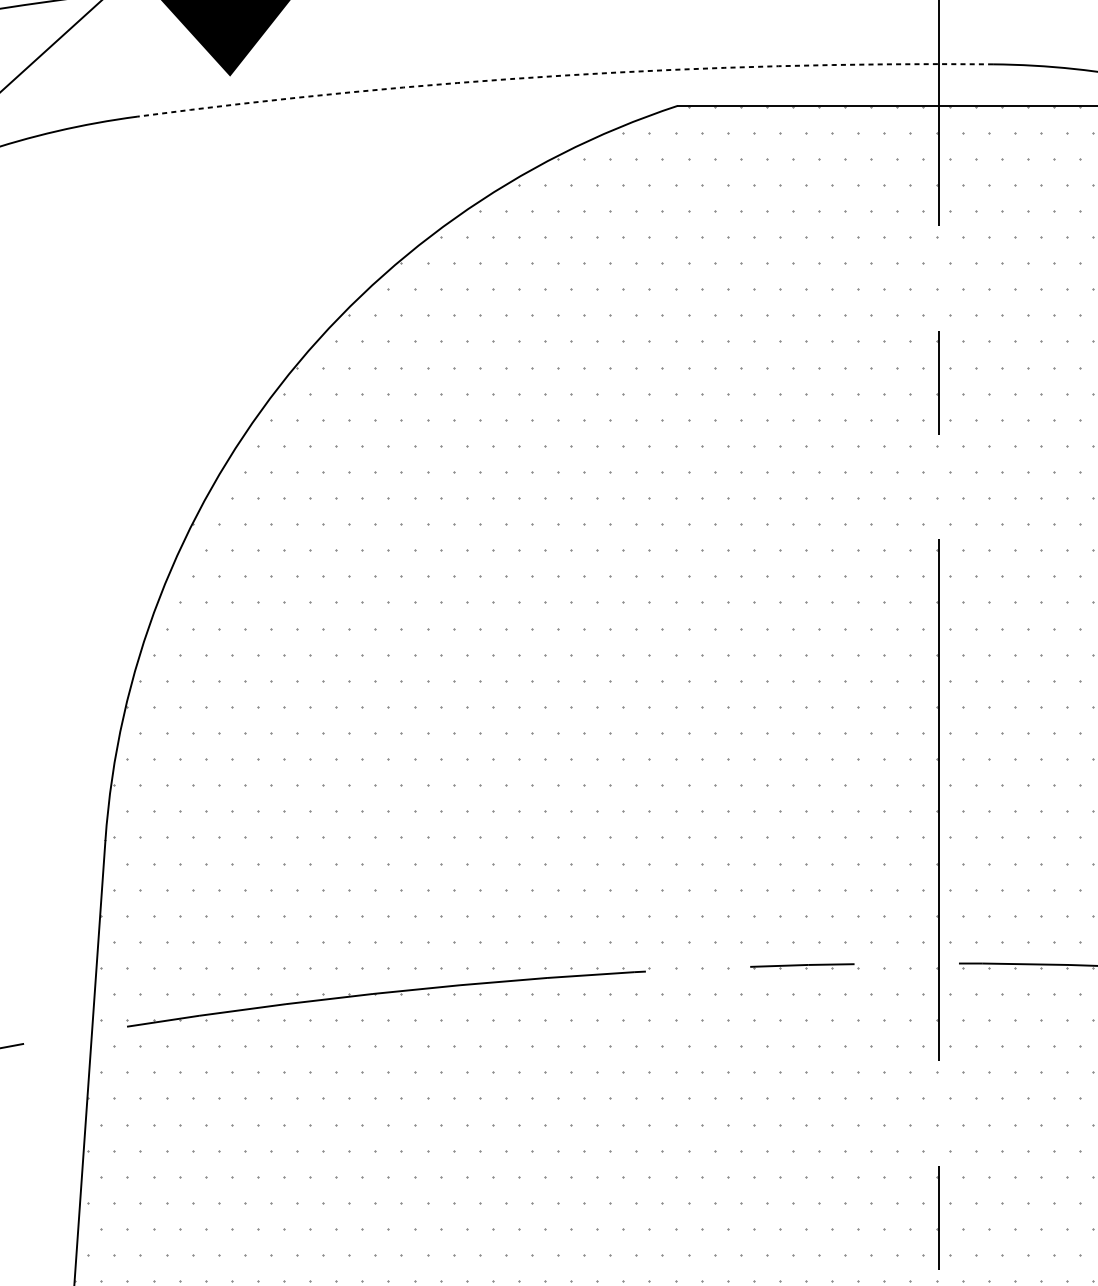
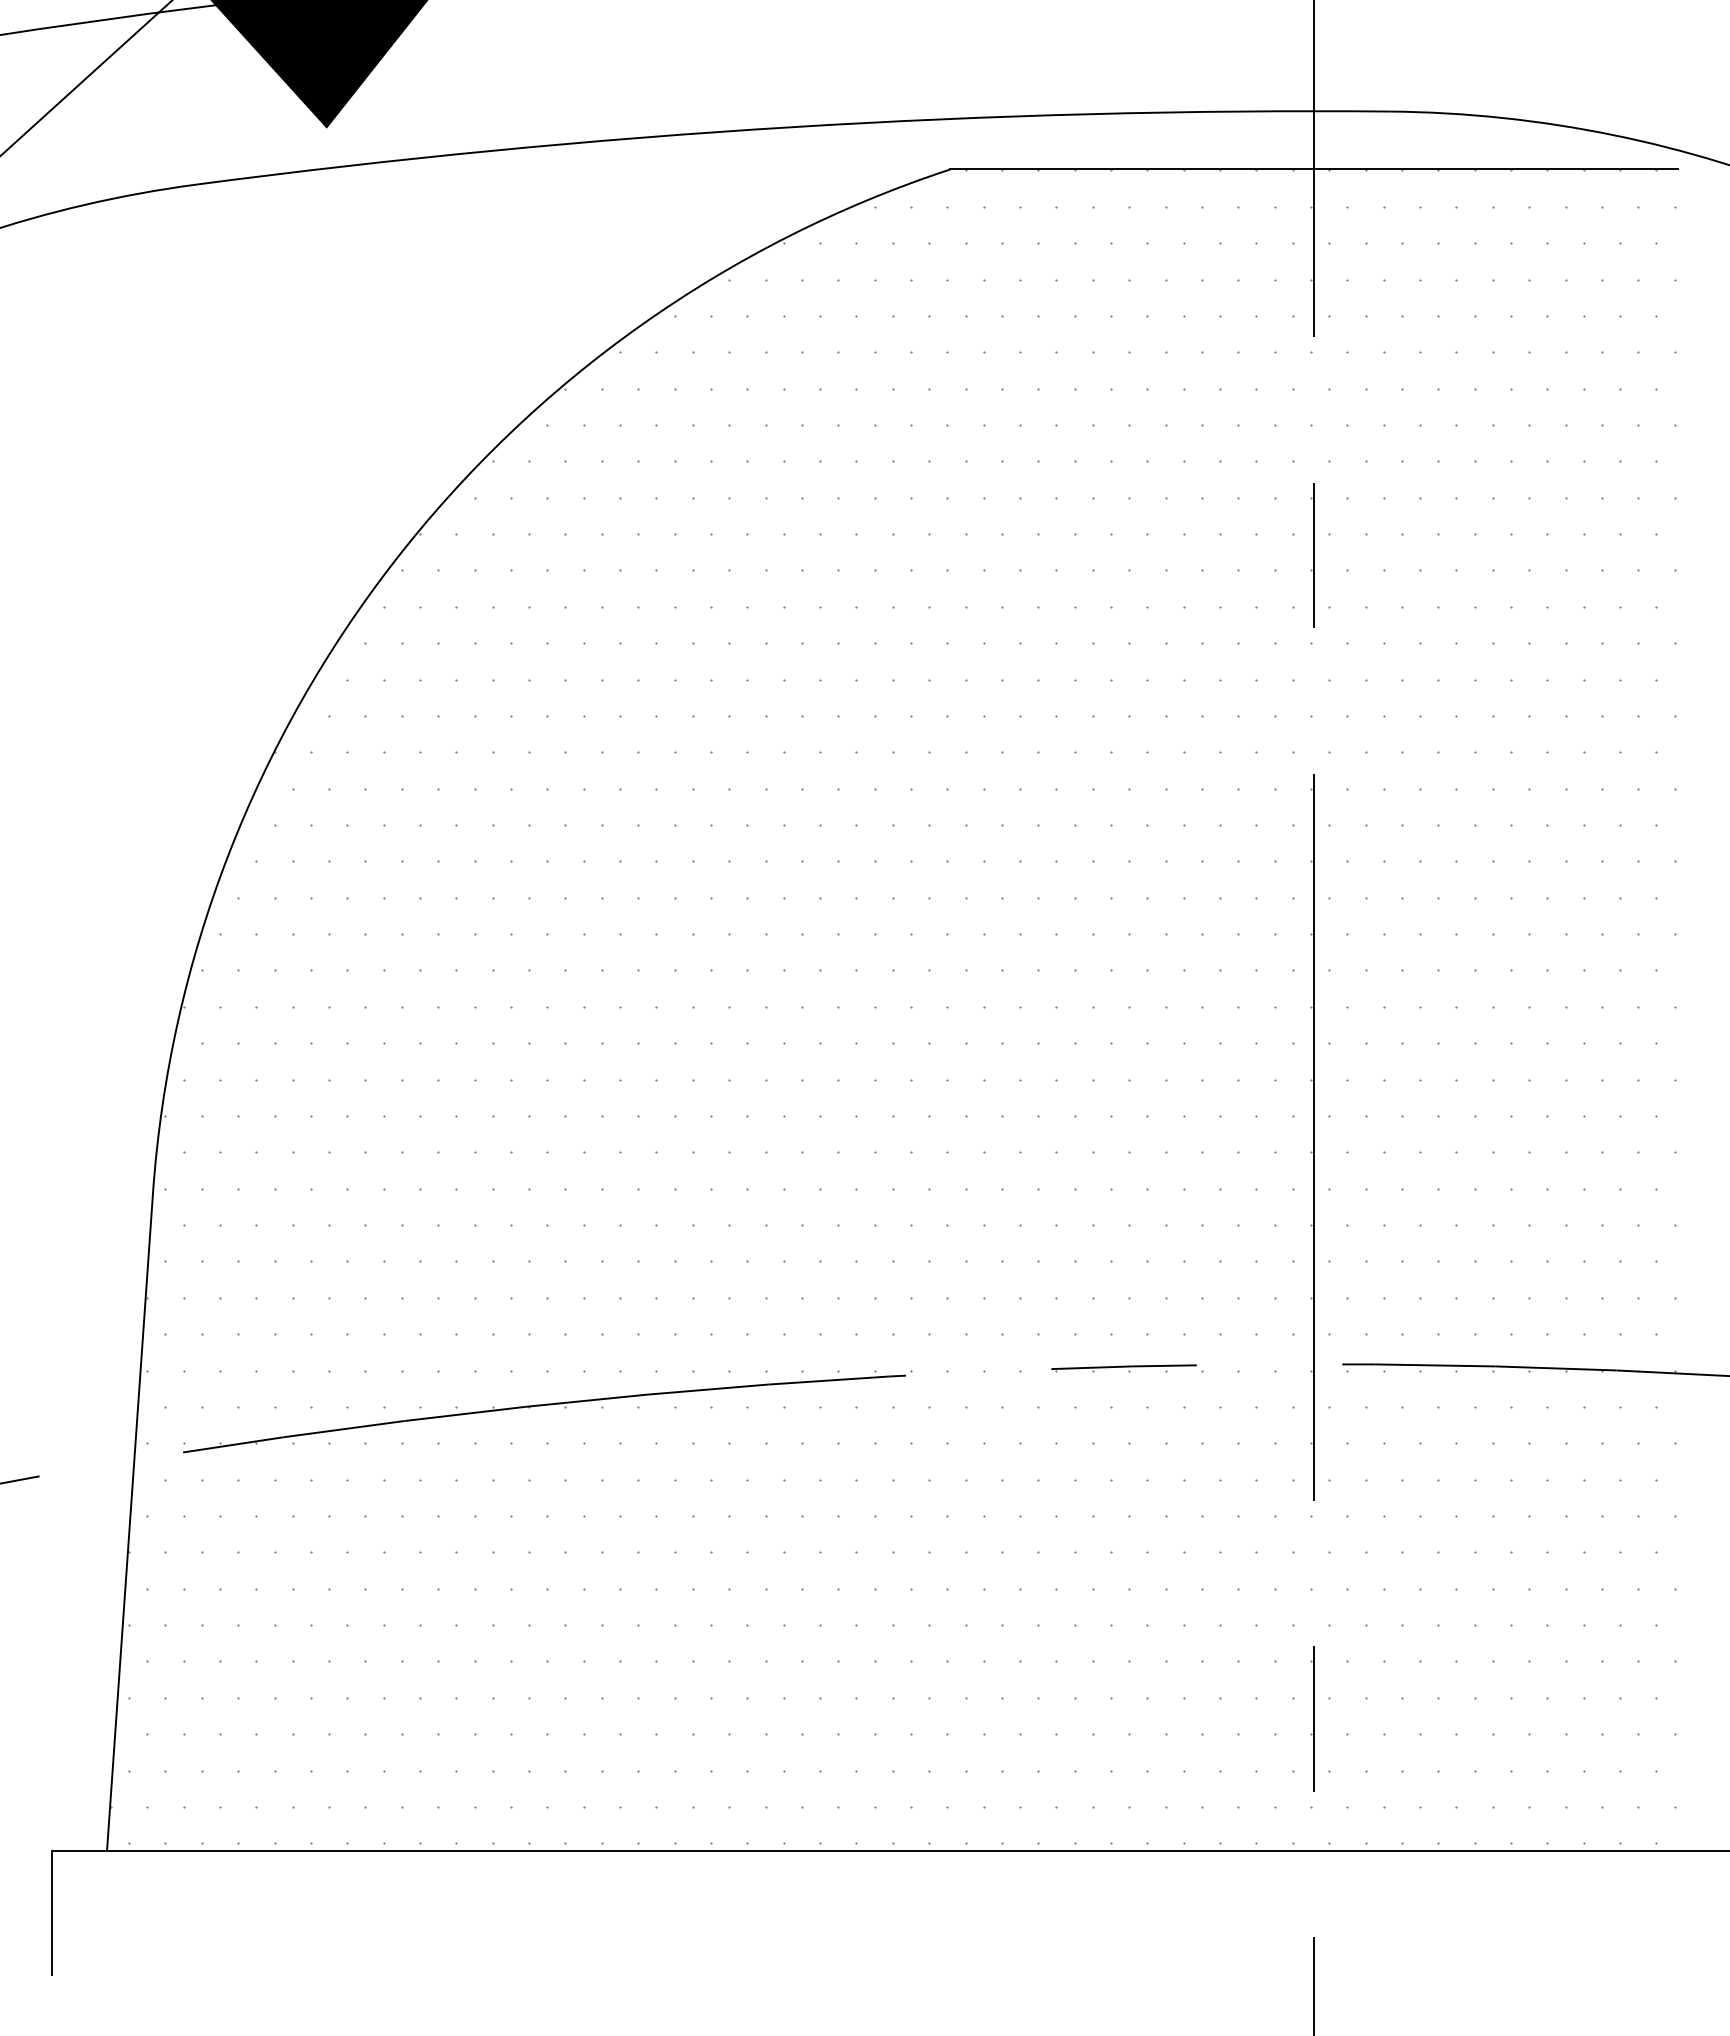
arc: (564, 75) -> (792, 127), dashed -> solid

